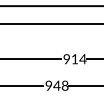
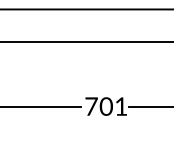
text: (74, 59) -> (105, 107), 914 -> 701

